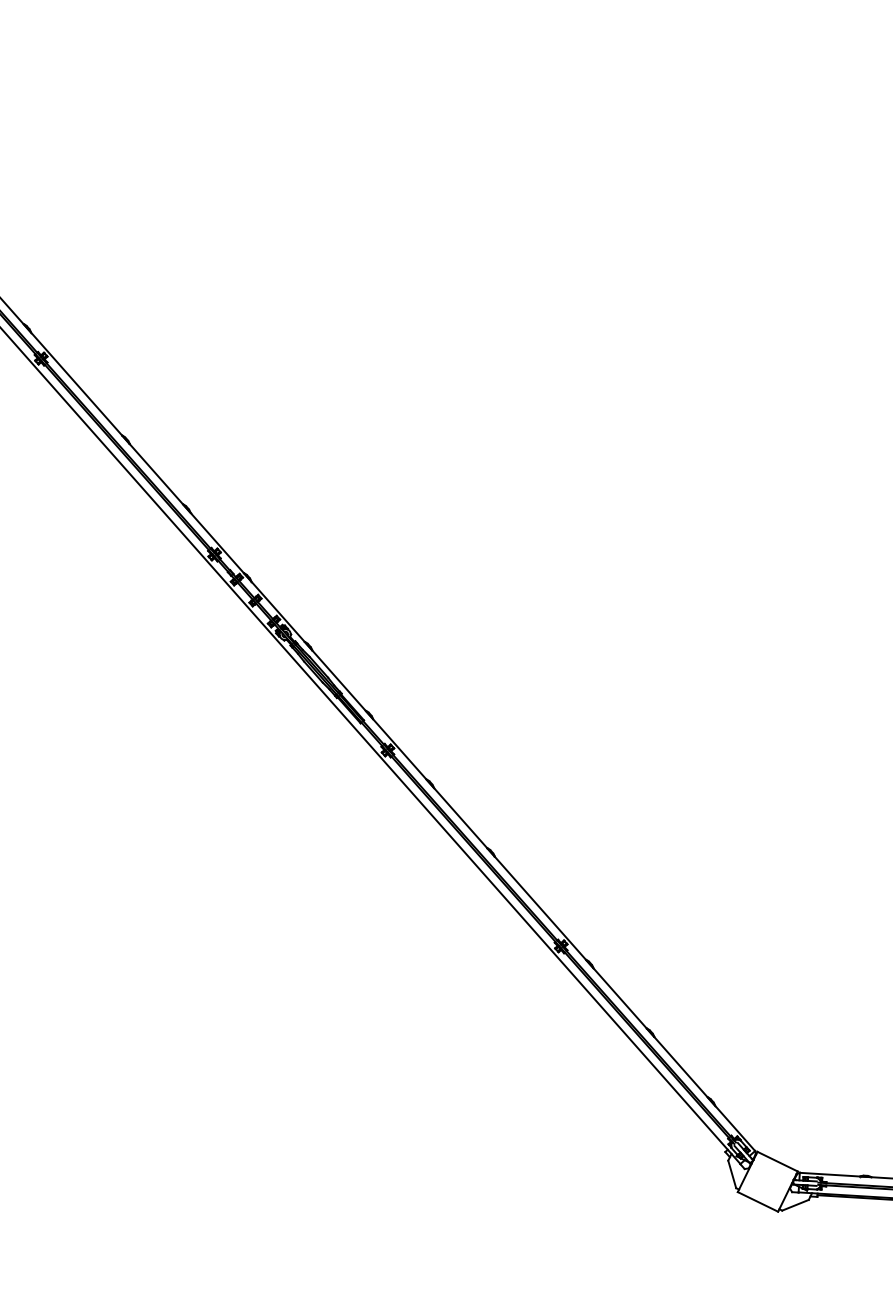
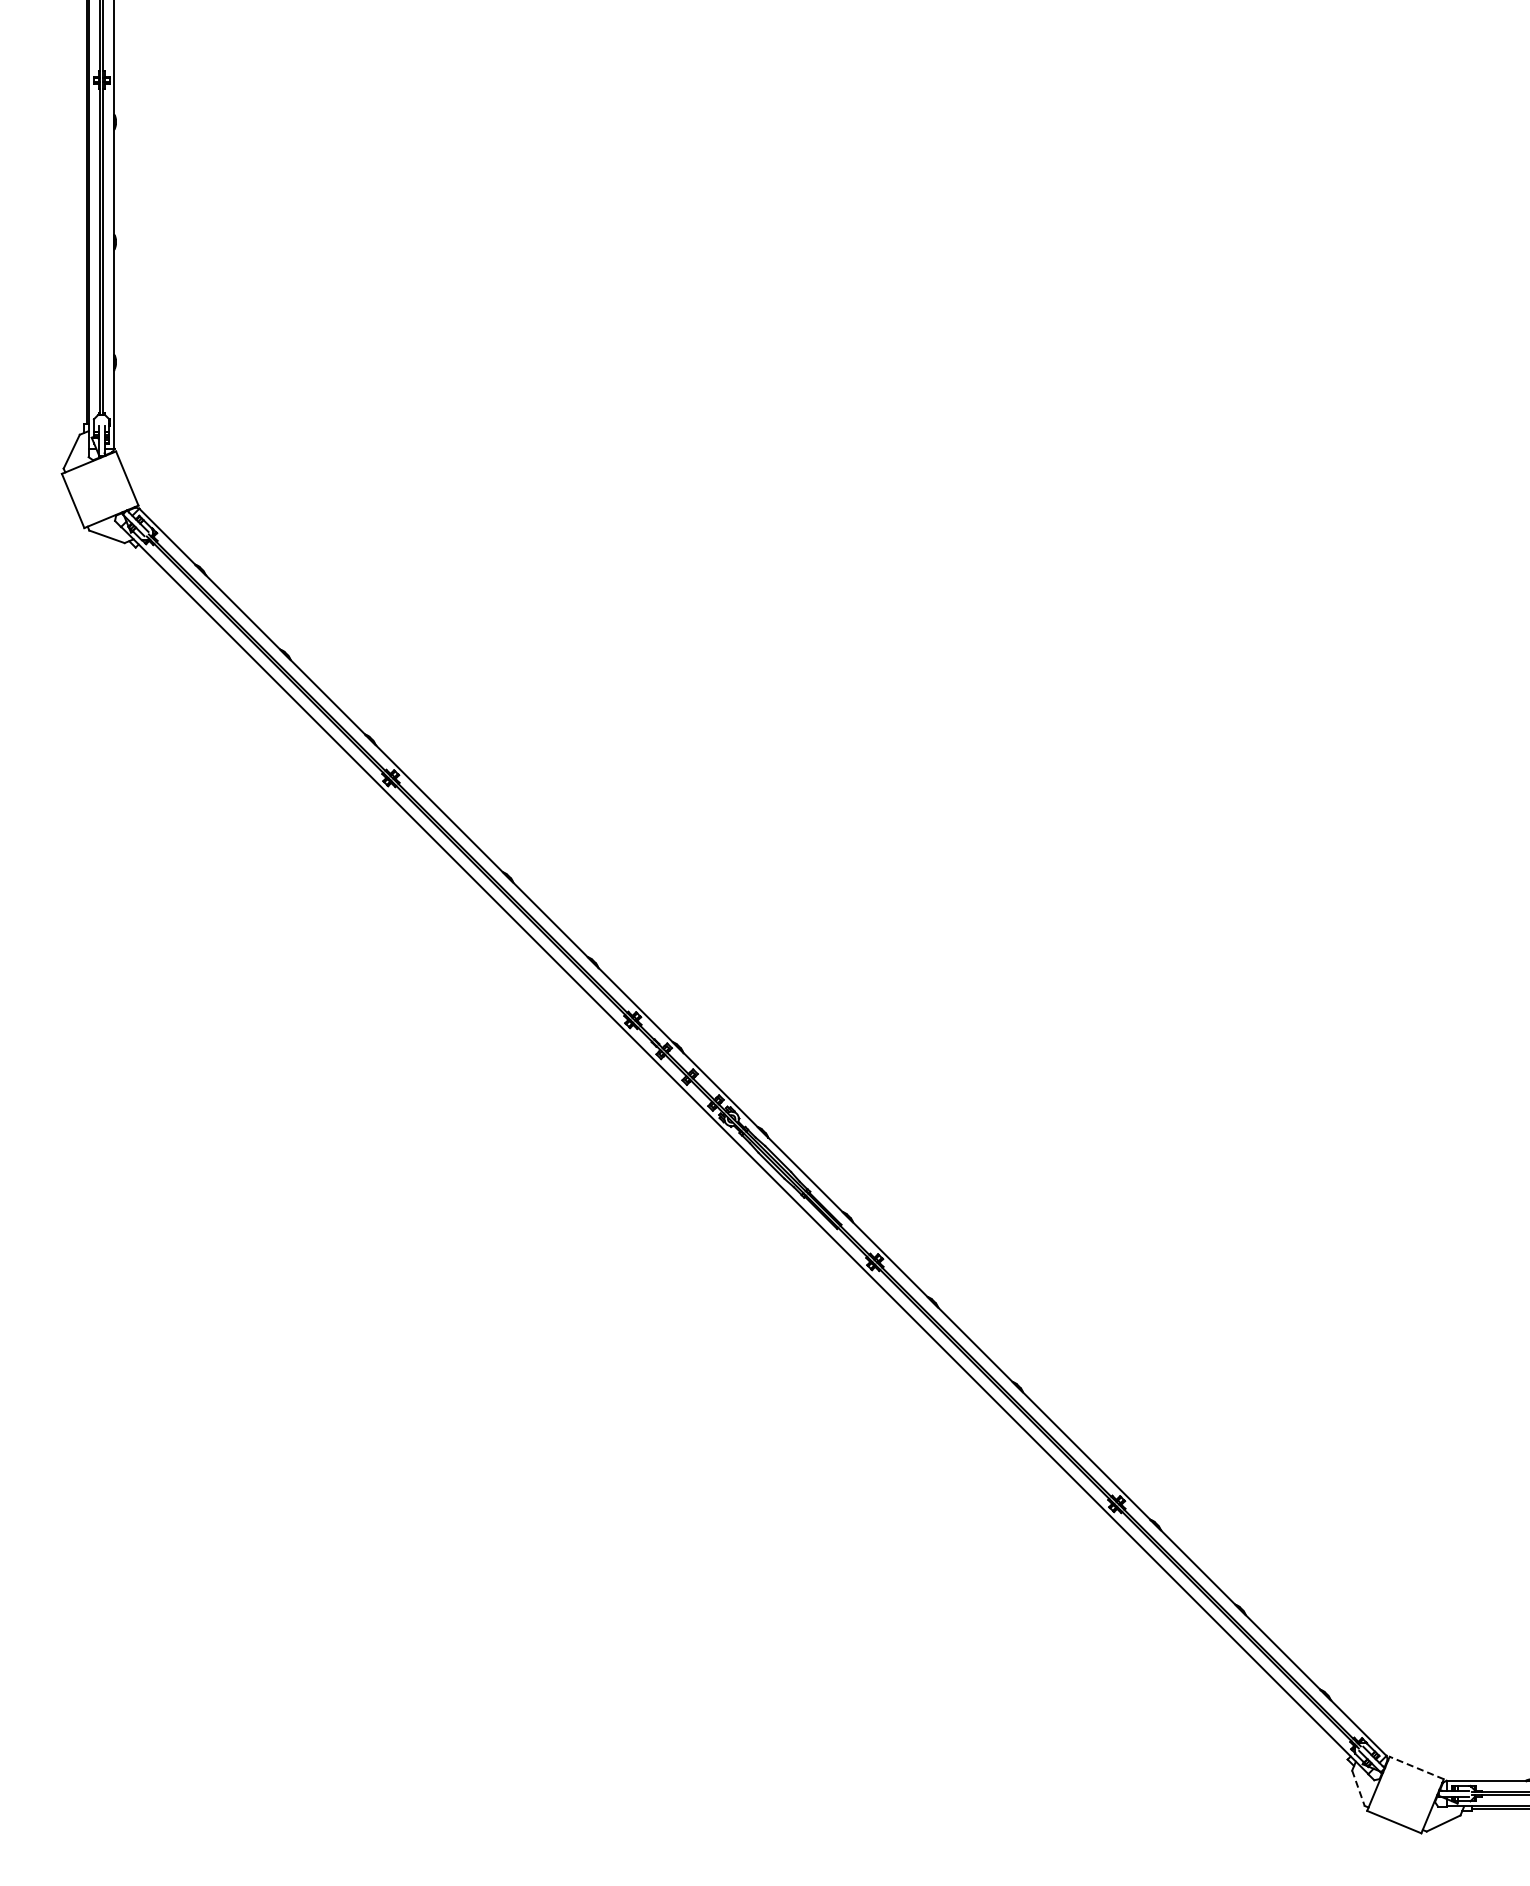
line: (777, 1161) -> (1416, 1767), solid -> dashed
line: (732, 1174) -> (1358, 1788), solid -> dashed

